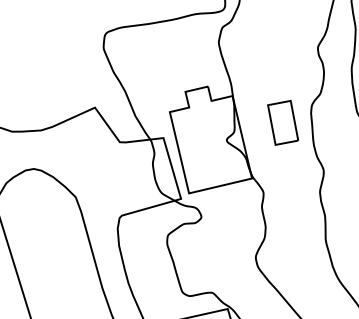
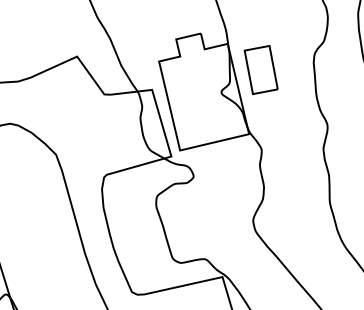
part: (282, 122) -> (260, 69), moved

